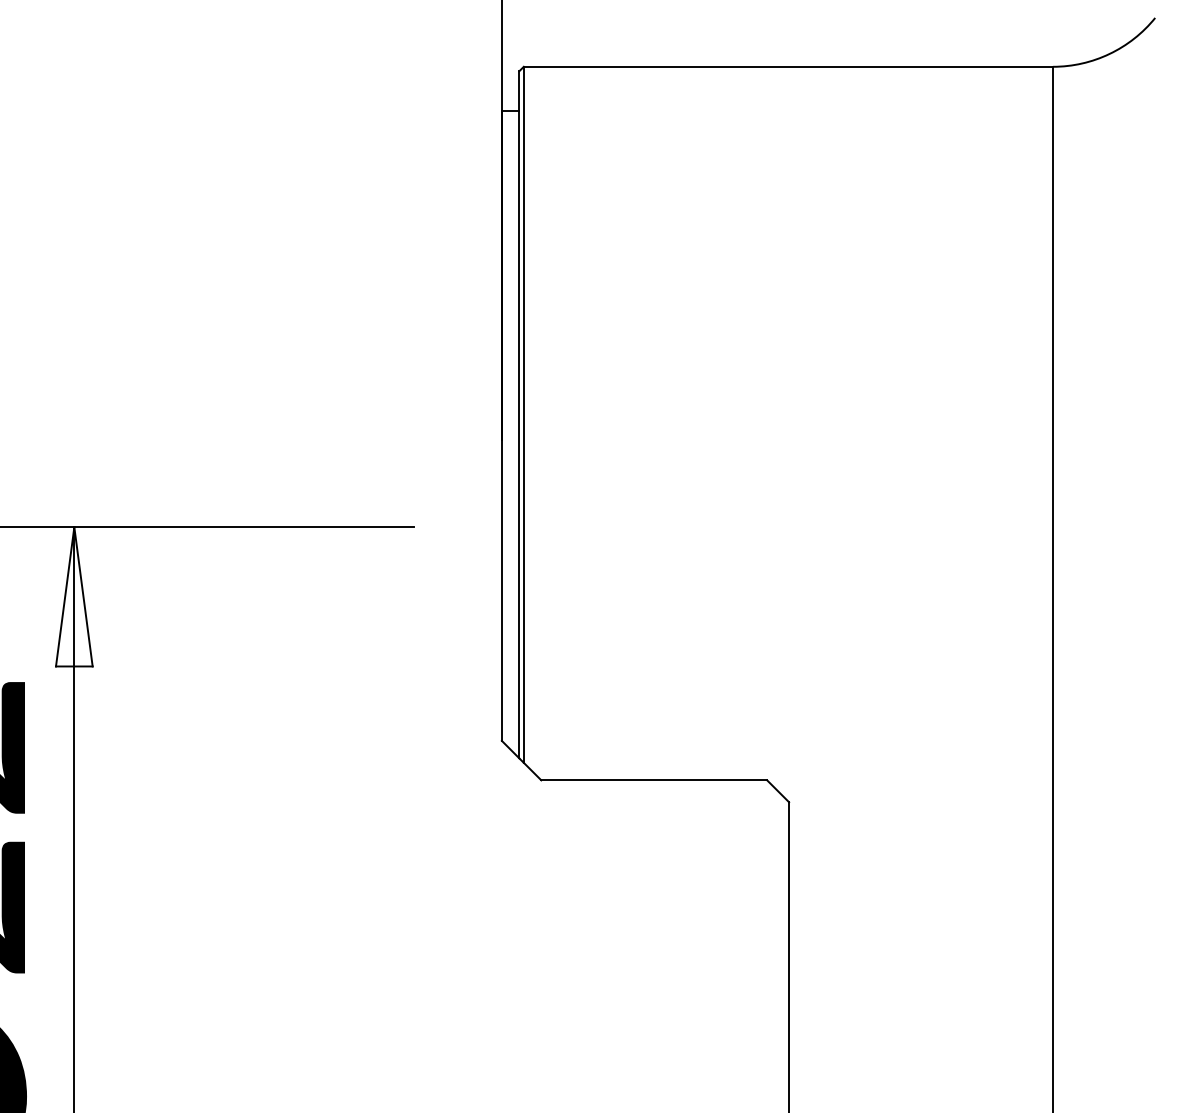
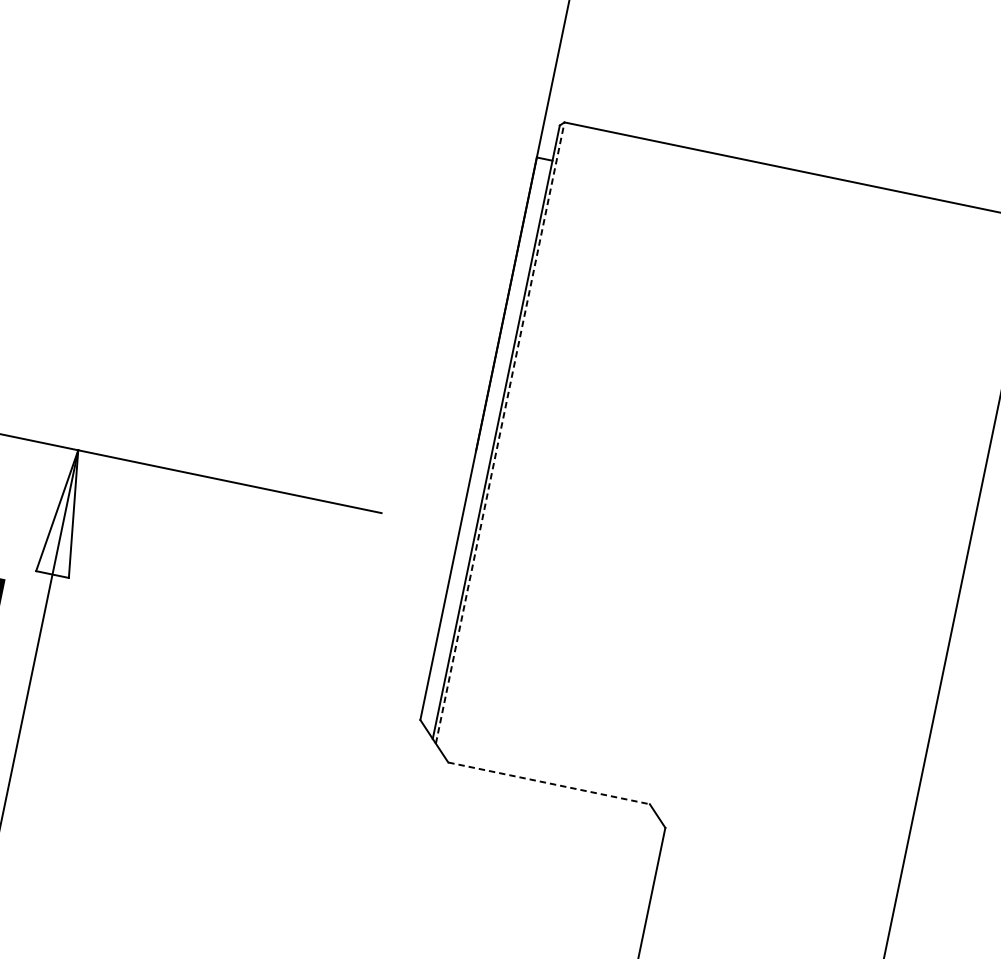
line: (523, 414) -> (500, 432), solid -> dashed
line: (654, 780) -> (549, 783), solid -> dashed

